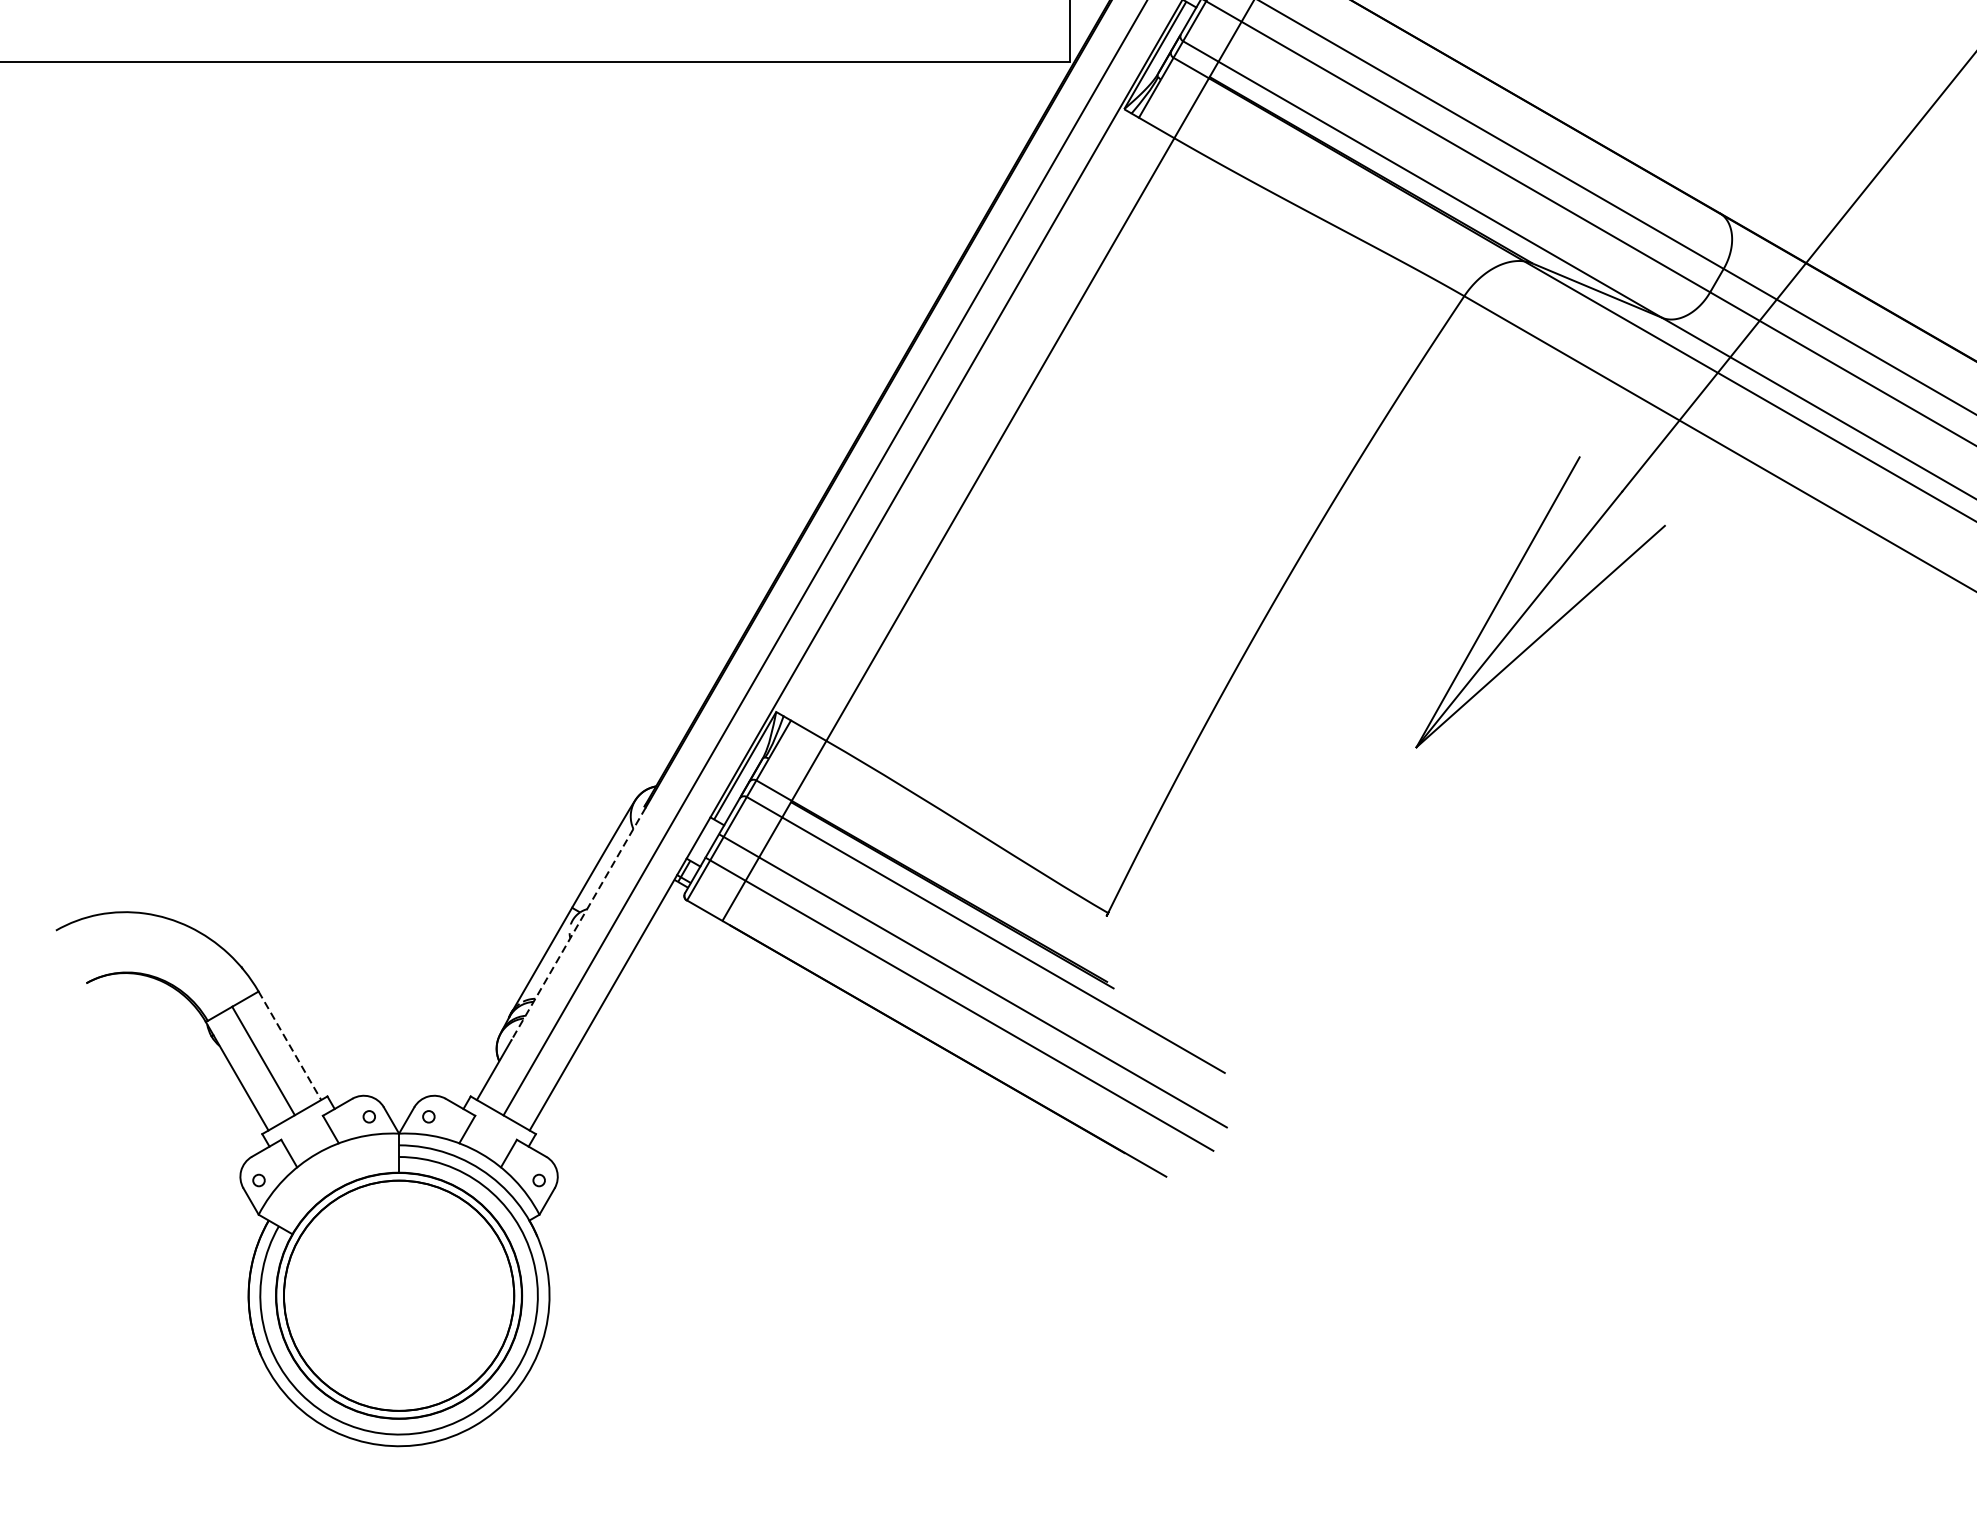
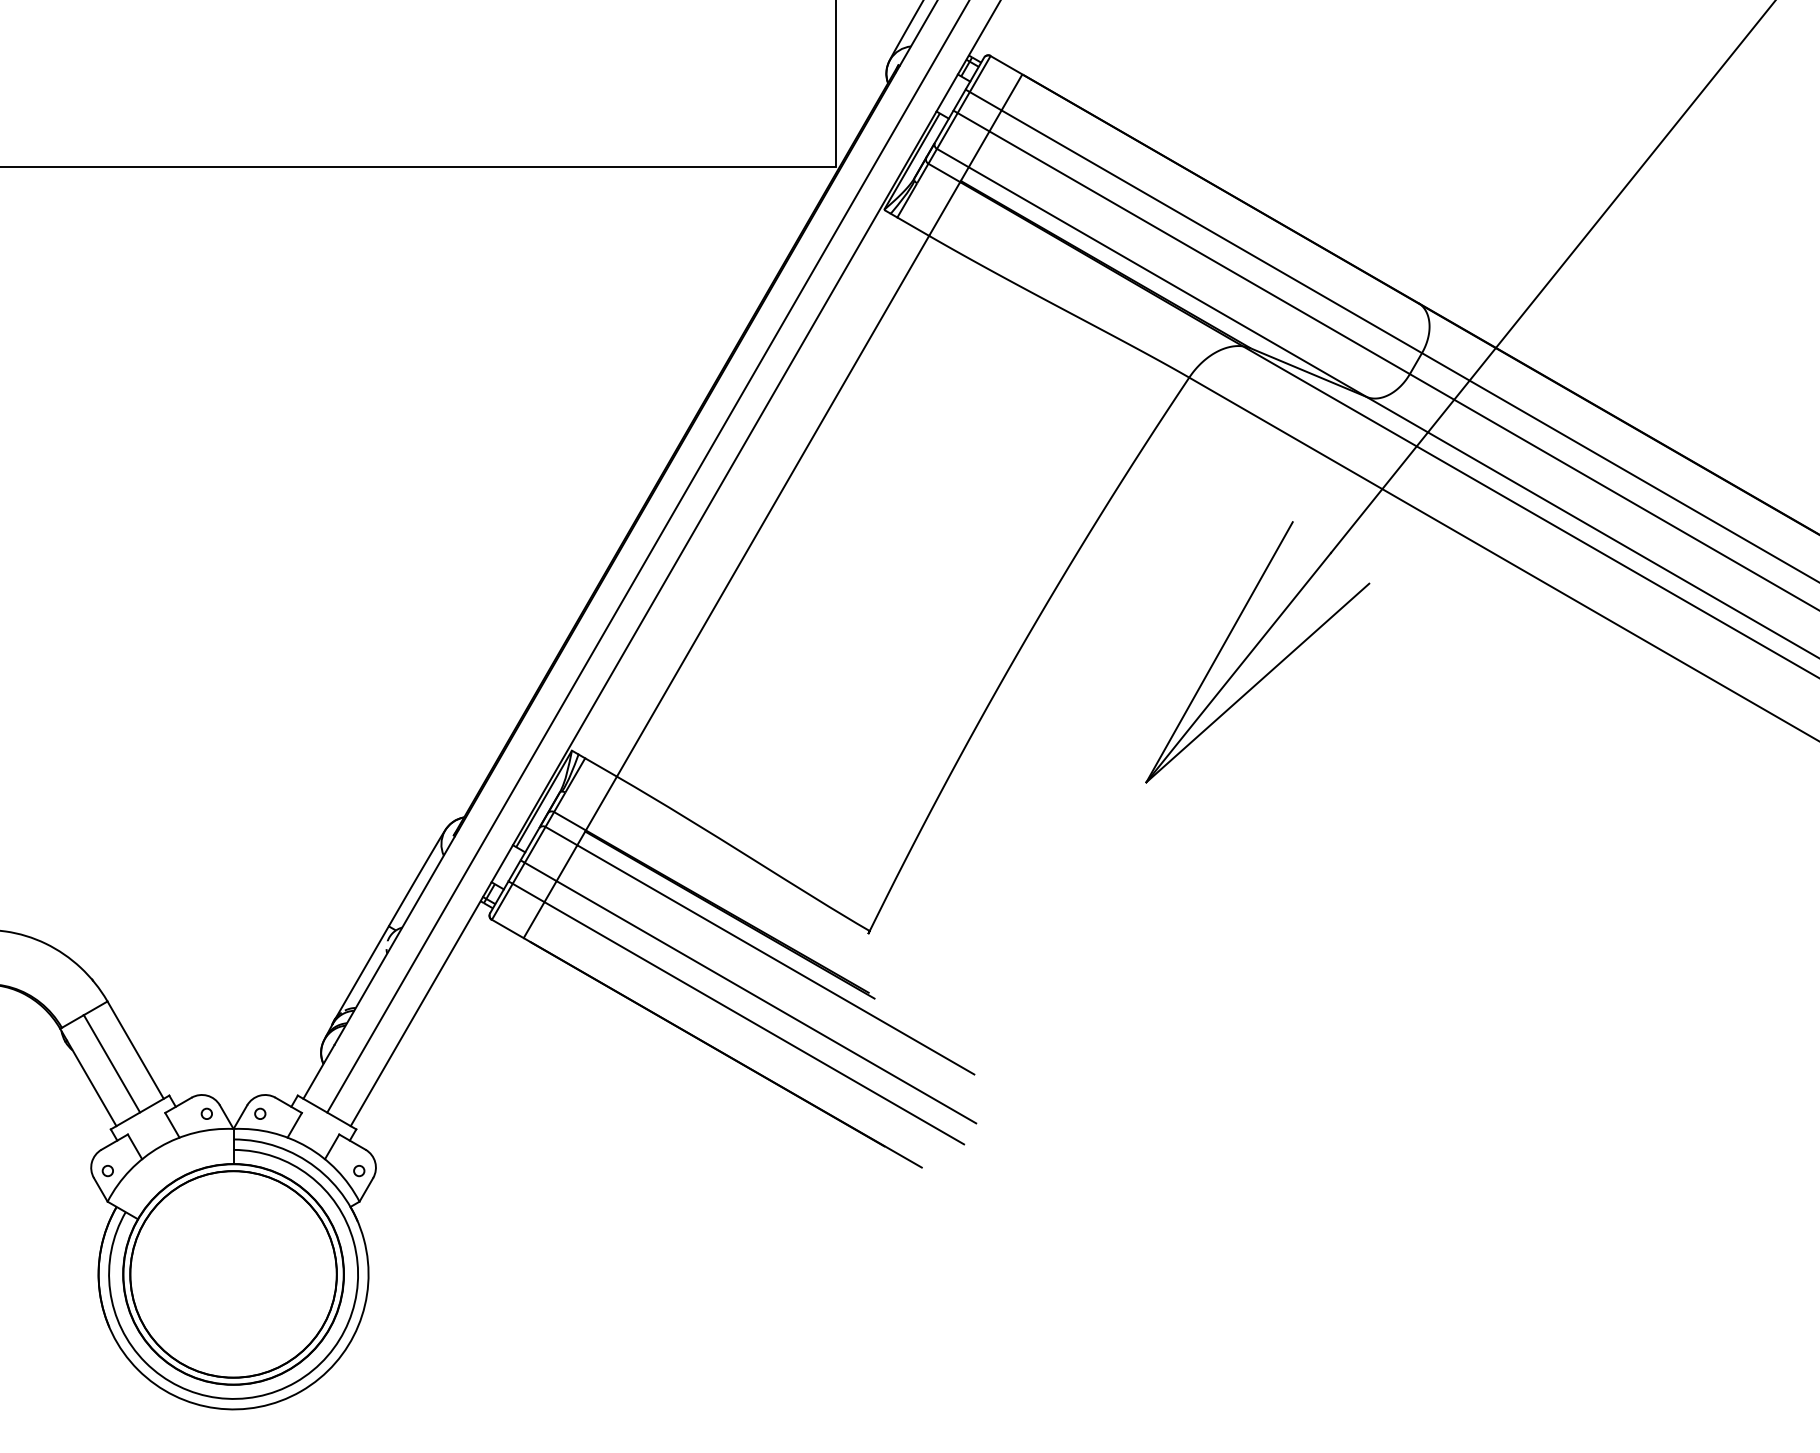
line: (578, 924) -> (394, 941), dashed -> solid
line: (289, 1046) -> (135, 1050), dashed -> solid

